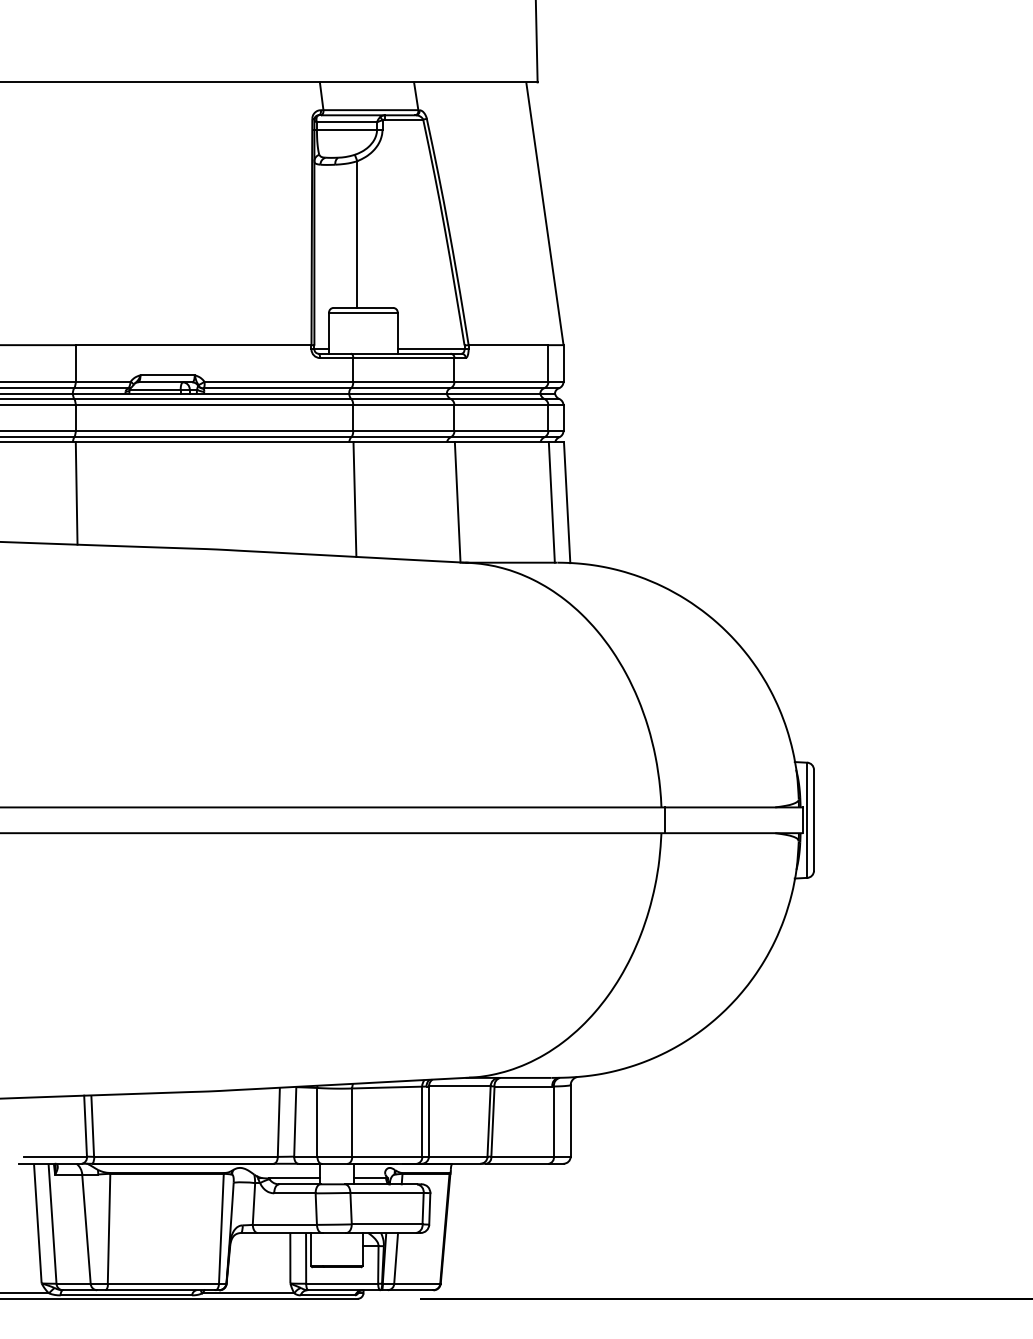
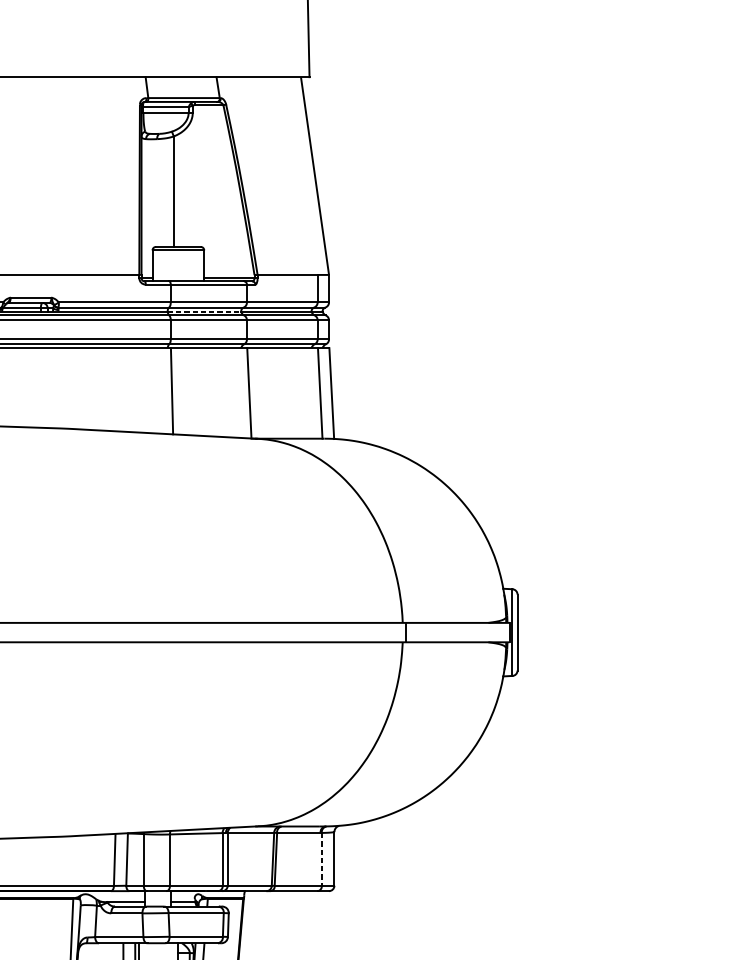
line: (398, 393) -> (204, 311), solid -> dashed
line: (553, 1122) -> (321, 860), solid -> dashed

